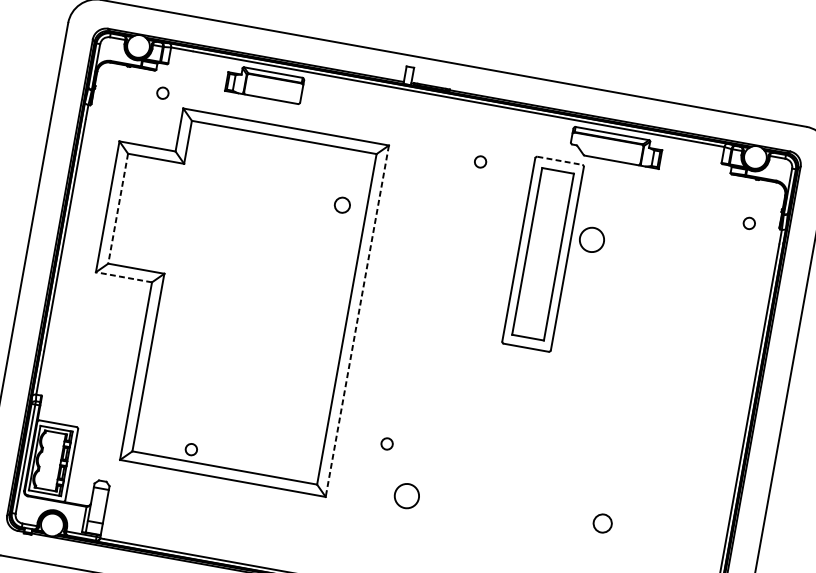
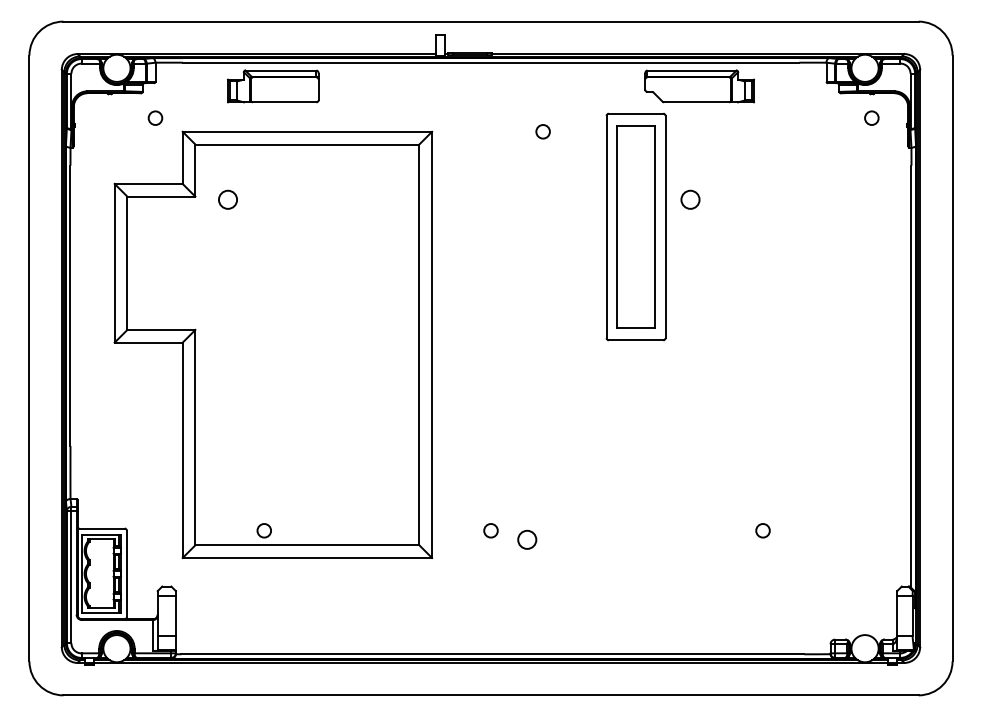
line: (560, 160) -> (636, 113), dashed -> solid
circle: (342, 204) -> (227, 199), moved
line: (118, 208) -> (127, 263), dashed -> solid
circle: (749, 222) -> (871, 117), moved
circle: (592, 239) -> (690, 199), size x0.62
line: (123, 277) -> (148, 342), dashed -> solid
line: (357, 321) -> (432, 345), dashed -> solid
circle: (386, 443) -> (490, 530), moved
circle: (407, 495) -> (527, 539), size x0.62
circle: (602, 523) -> (762, 530), size x0.62

